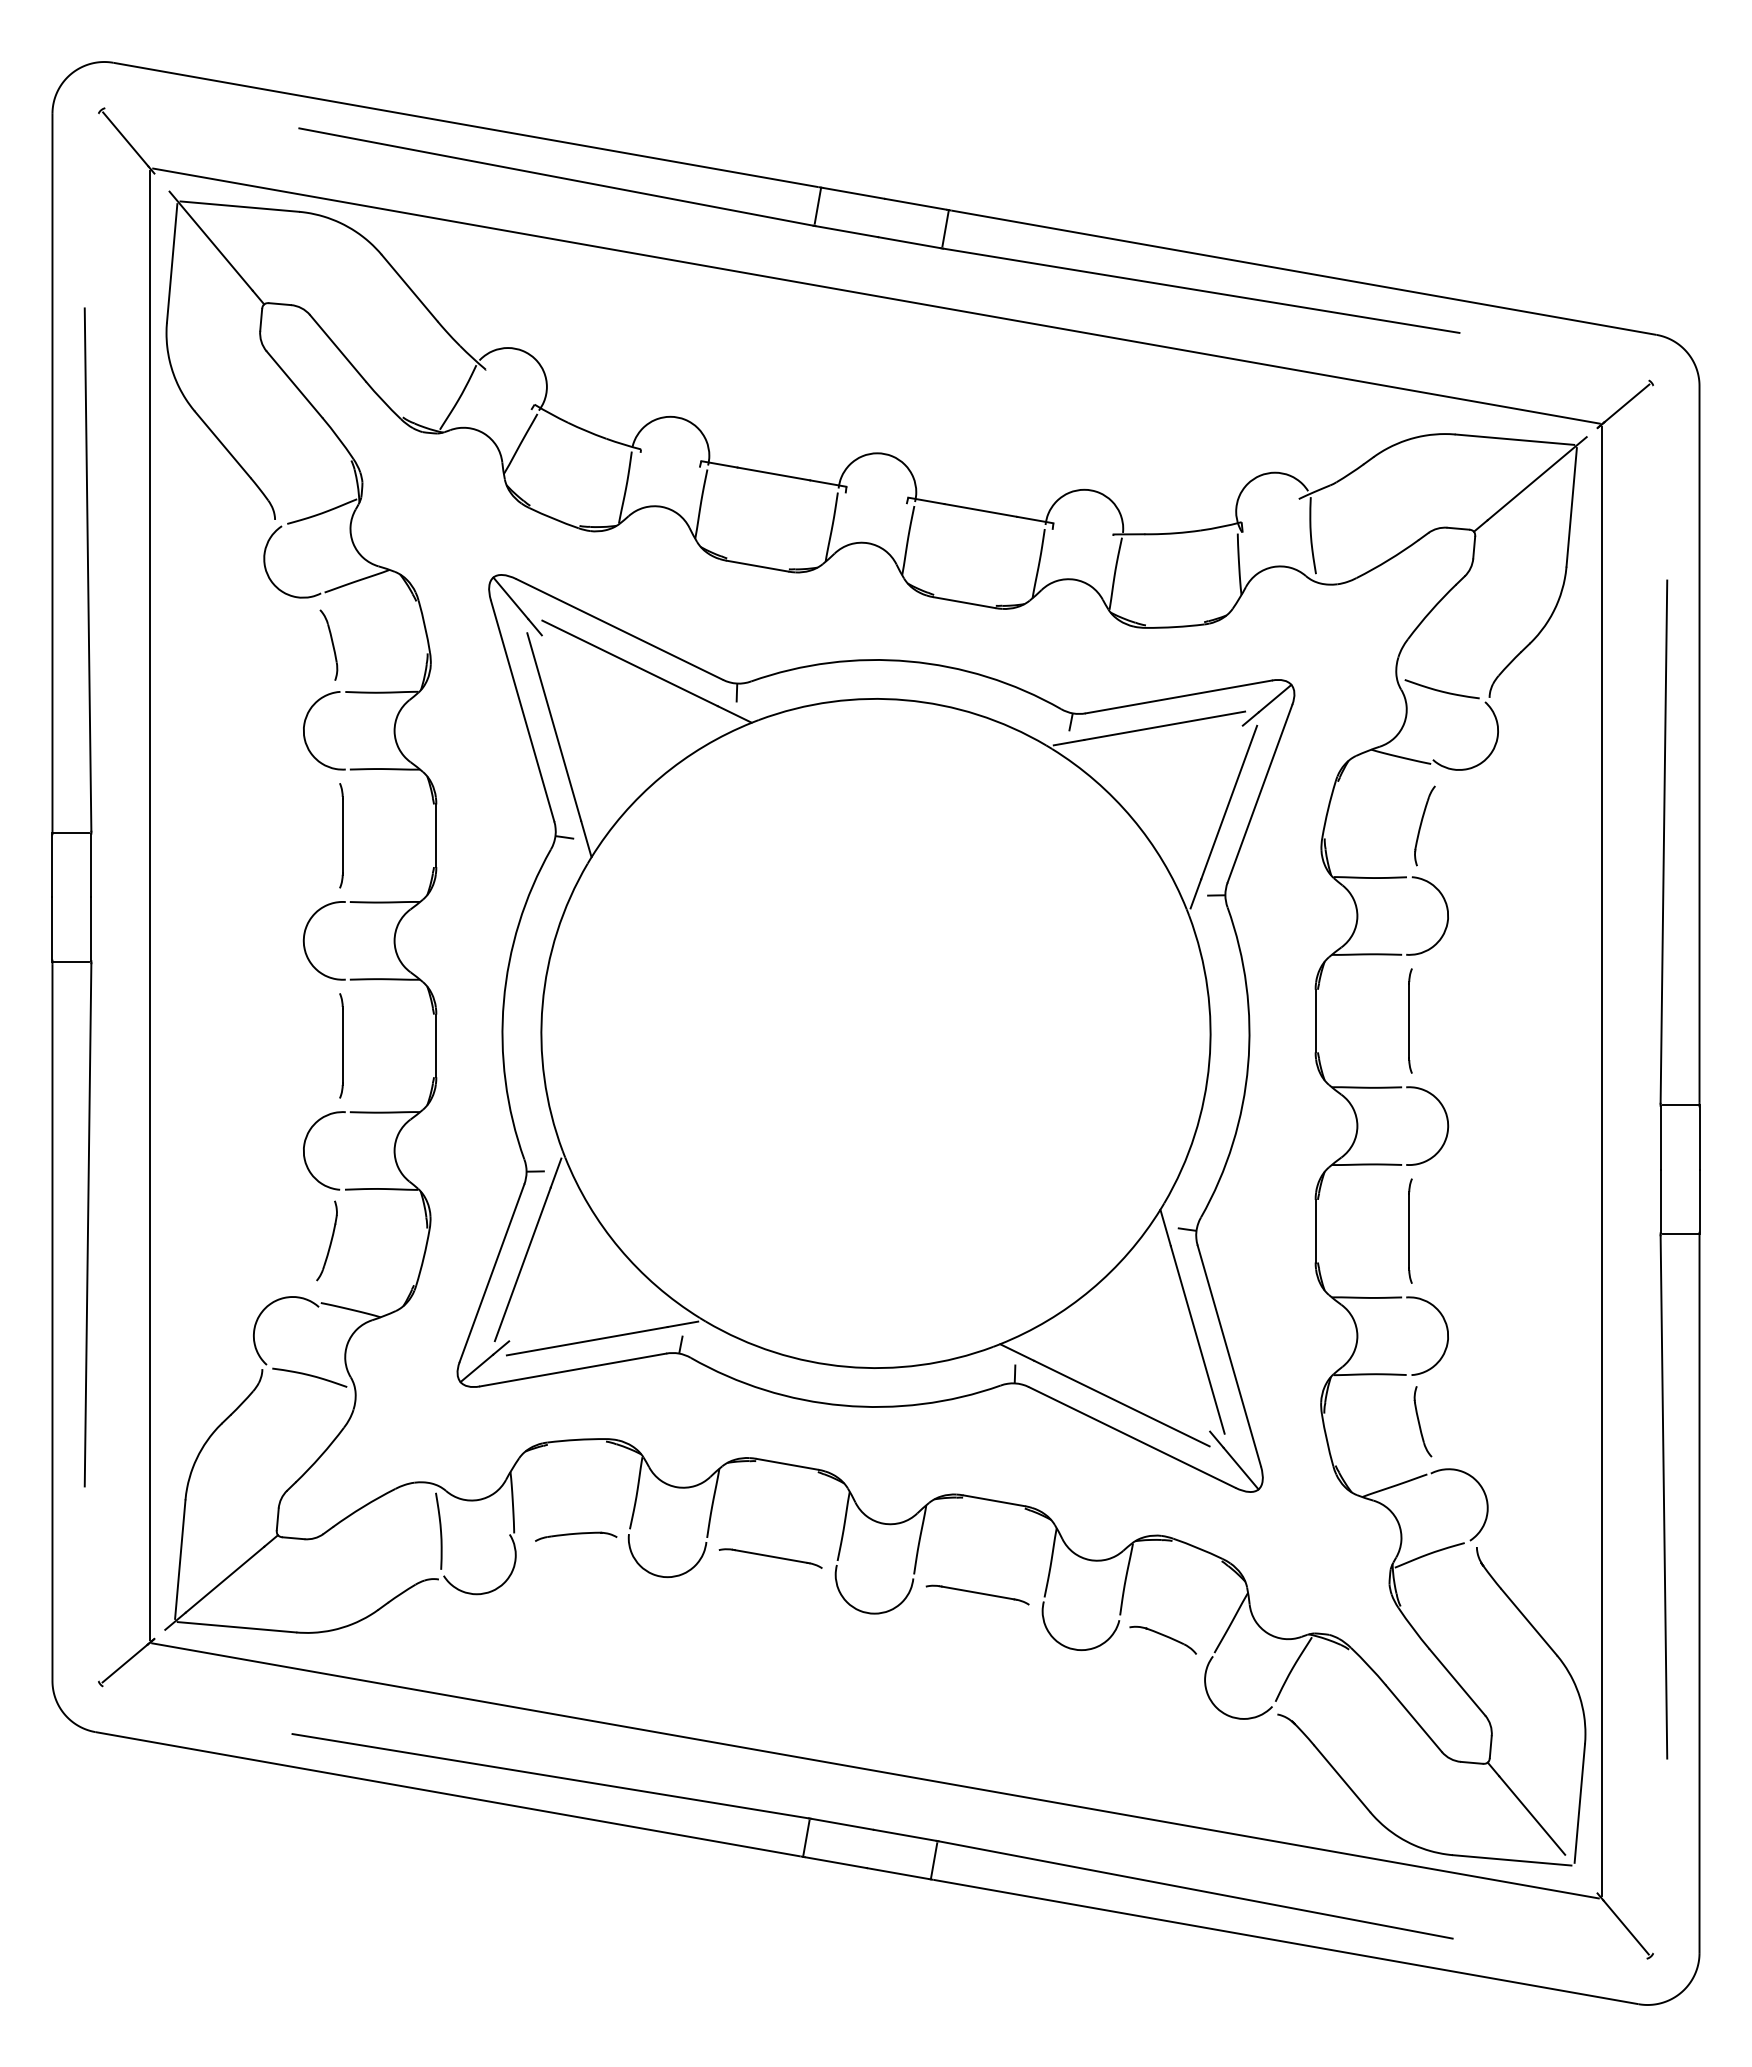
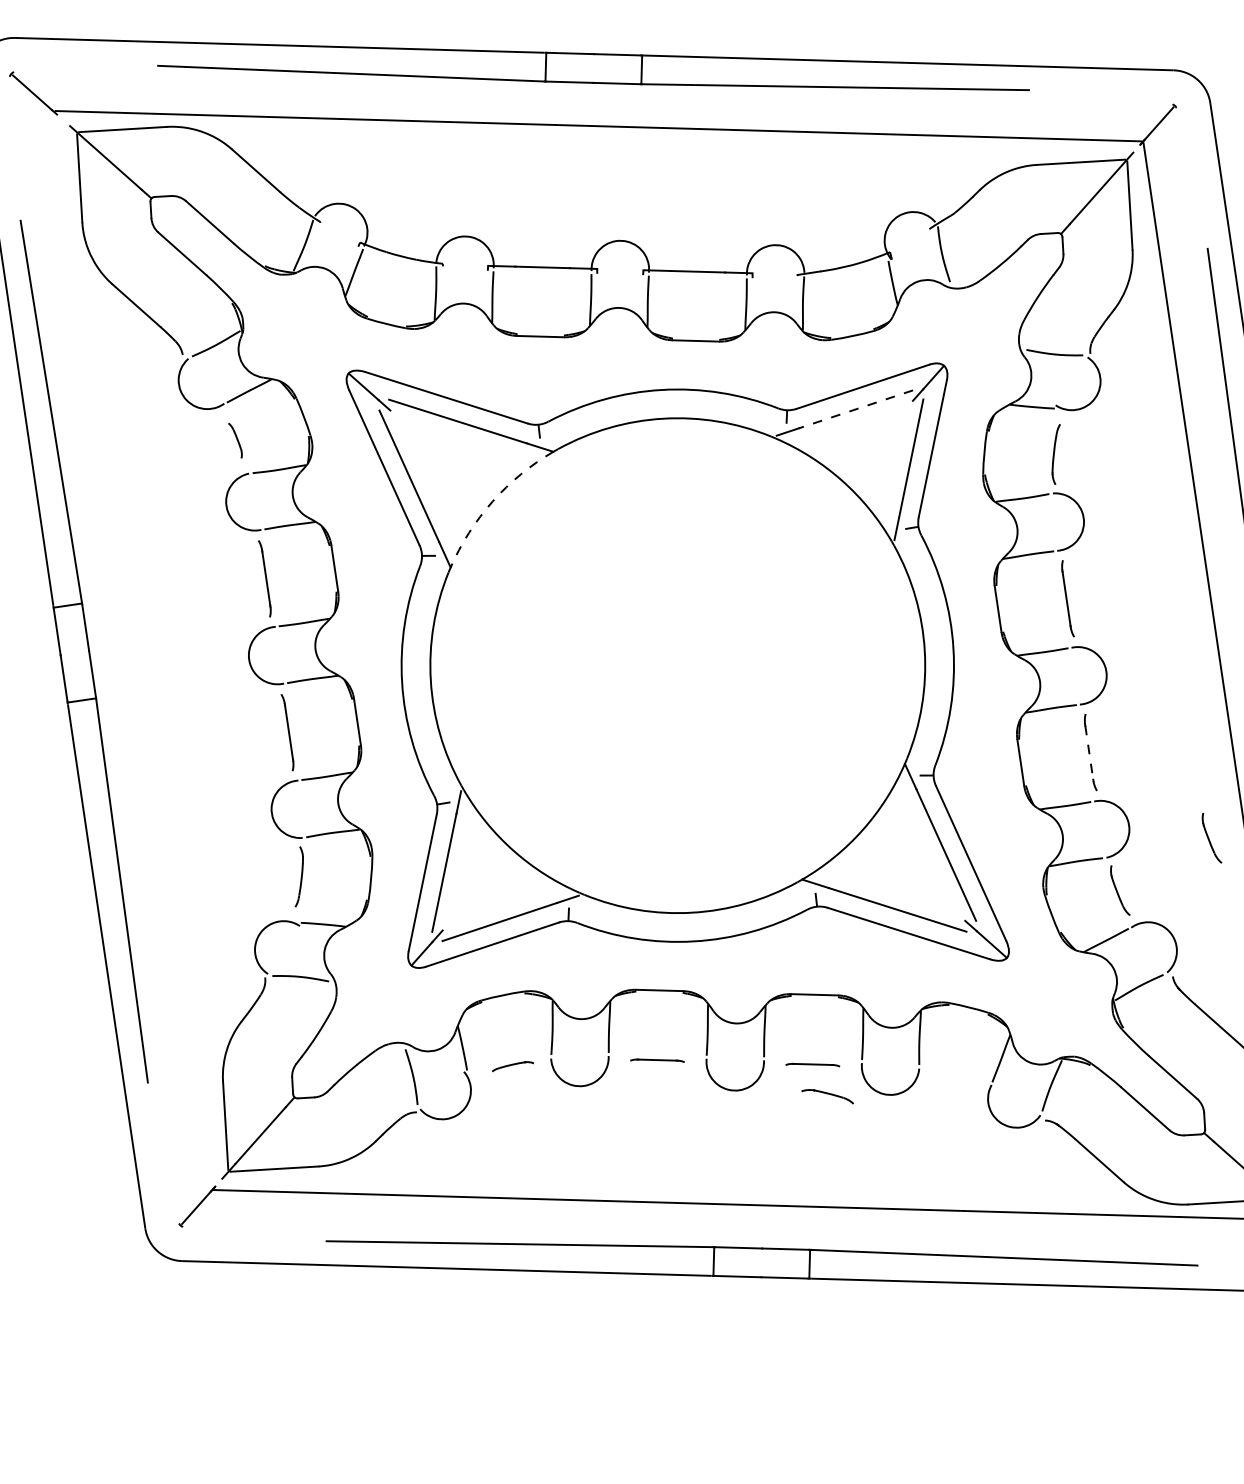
part: (328, 644) -> (235, 440), size x0.7
line: (1164, 725) -> (855, 409), solid -> dashed
arc: (660, 777) -> (492, 501), solid -> dashed
line: (149, 905) -> (132, 650), removed
line: (1409, 1231) -> (1089, 752), solid -> dashed
part: (1555, 1369) -> (1211, 838), added
part: (576, 1536) -> (513, 1066), size x0.7
part: (770, 1558) -> (657, 1061), size x0.7
part: (977, 1594) -> (812, 1065), size x0.7
part: (1162, 1639) -> (827, 1096), moved

